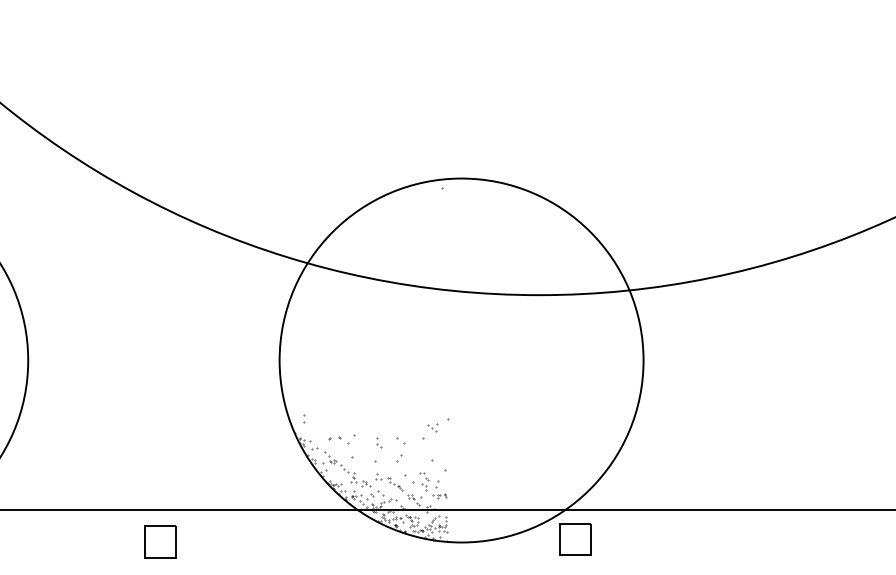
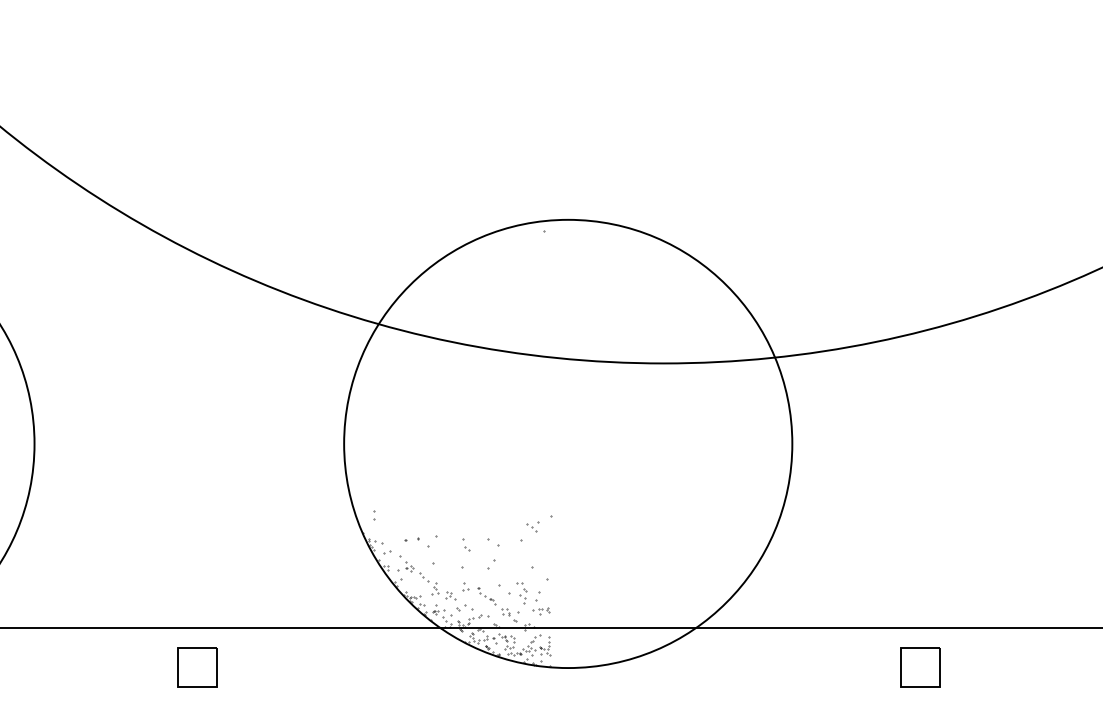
part: (575, 539) -> (920, 667), moved

